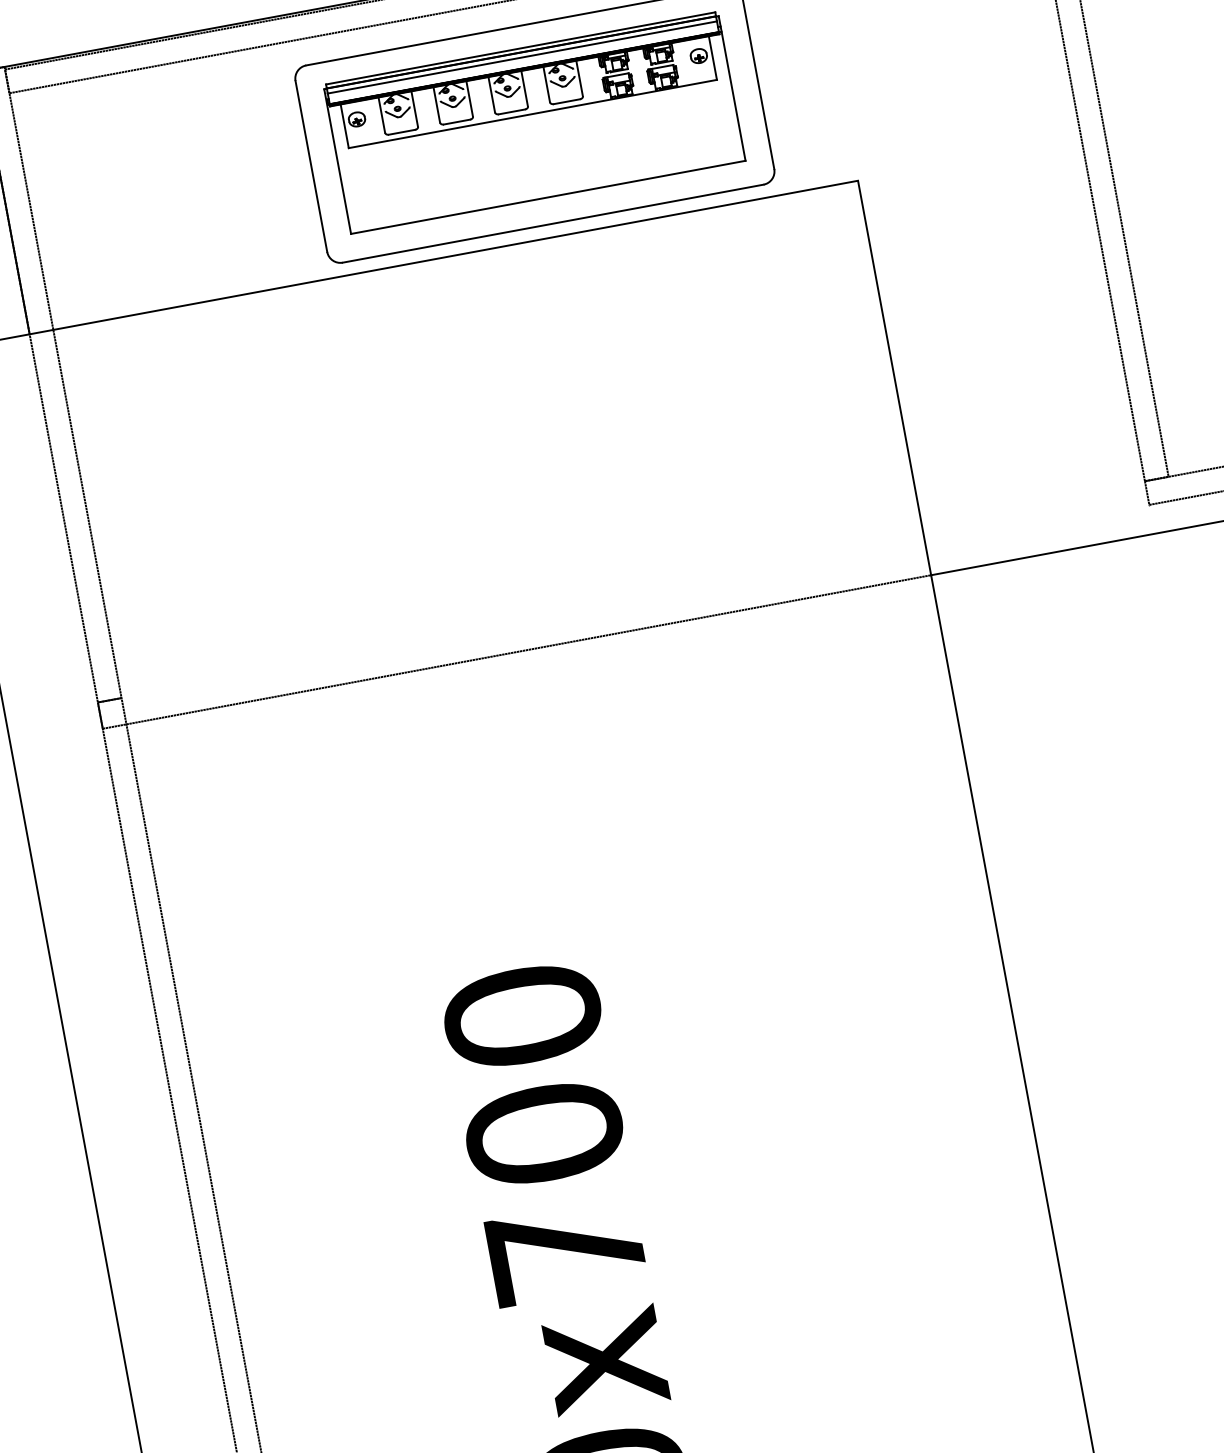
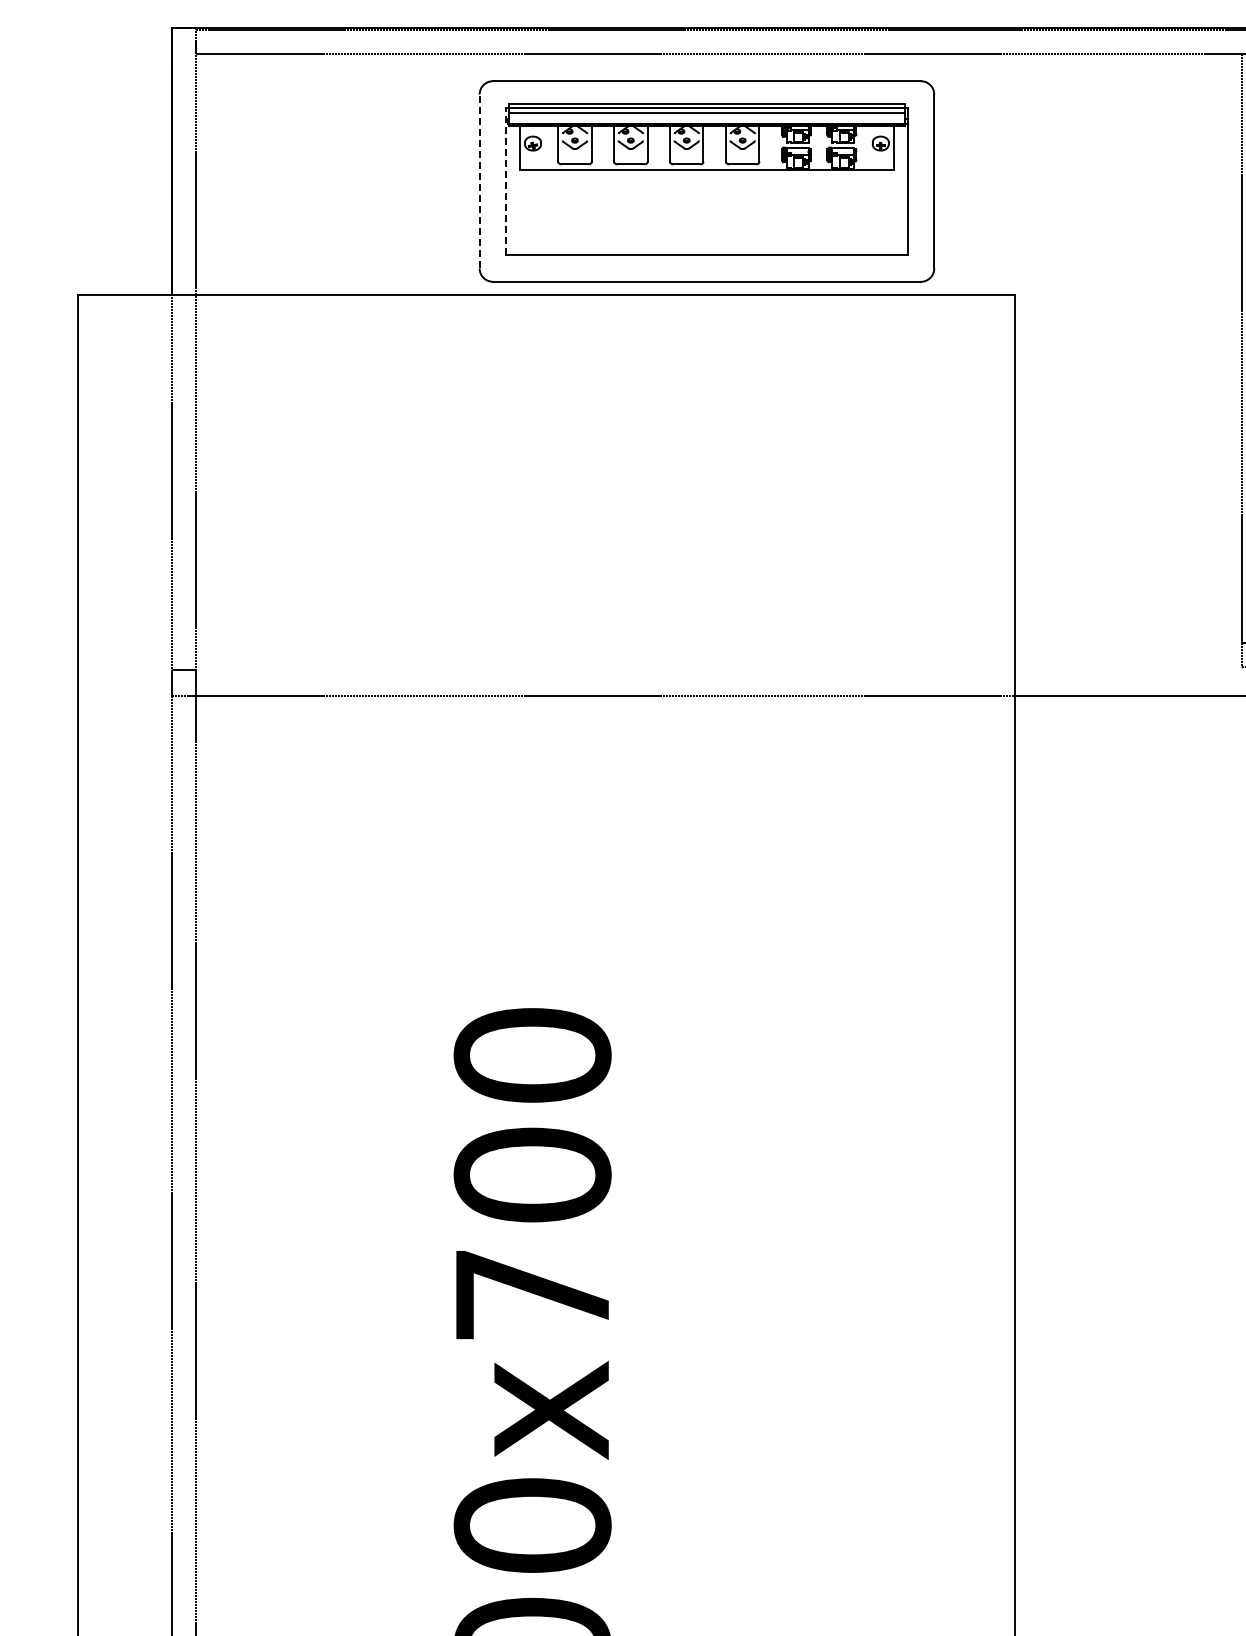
line: (337, 161) -> (506, 181), solid -> dashed
line: (311, 166) -> (479, 181), solid -> dashed

